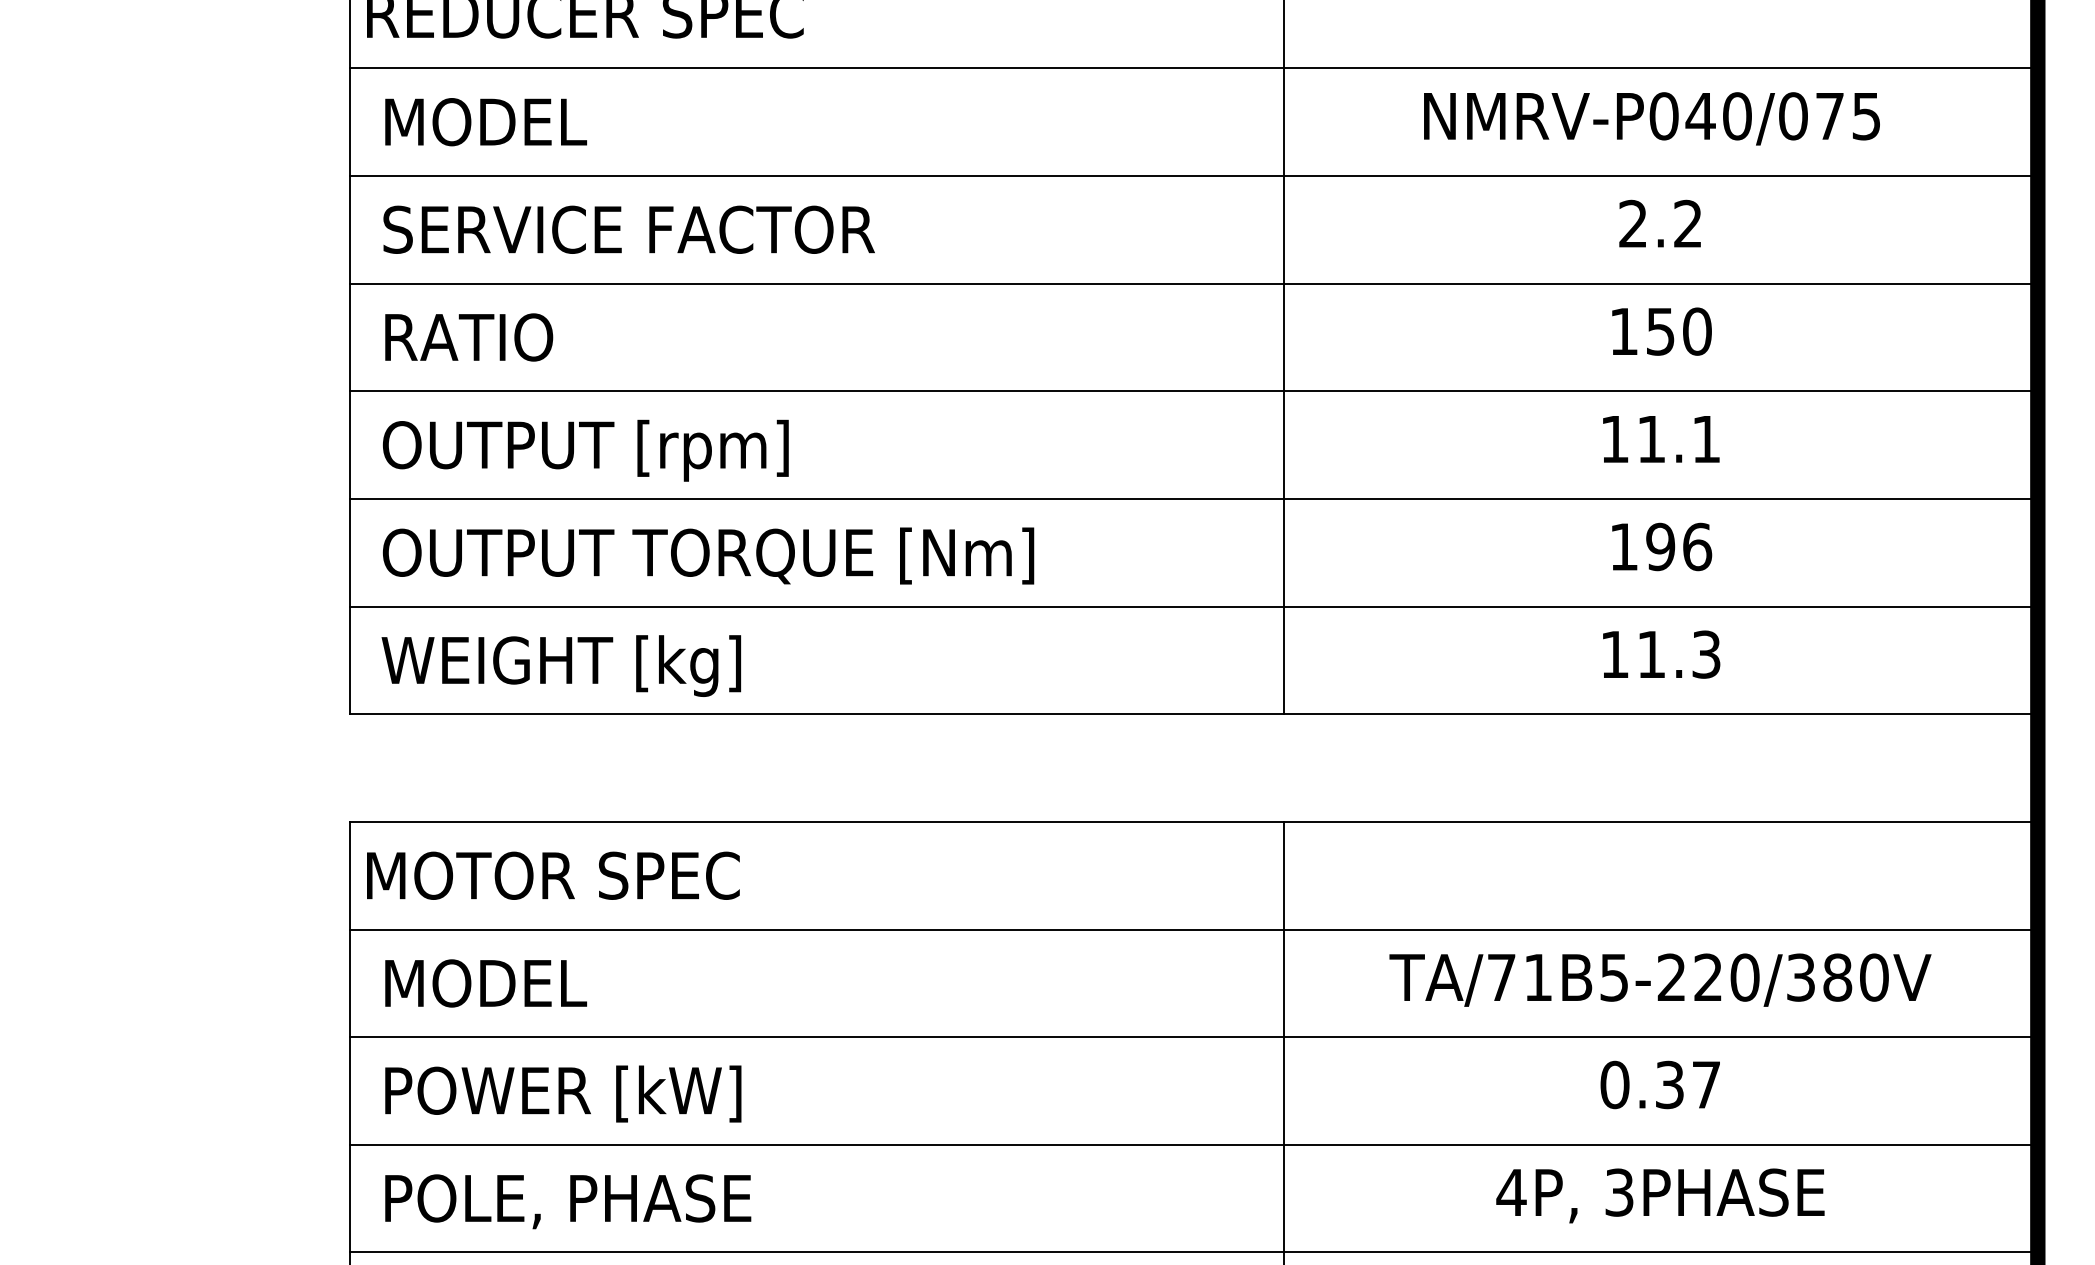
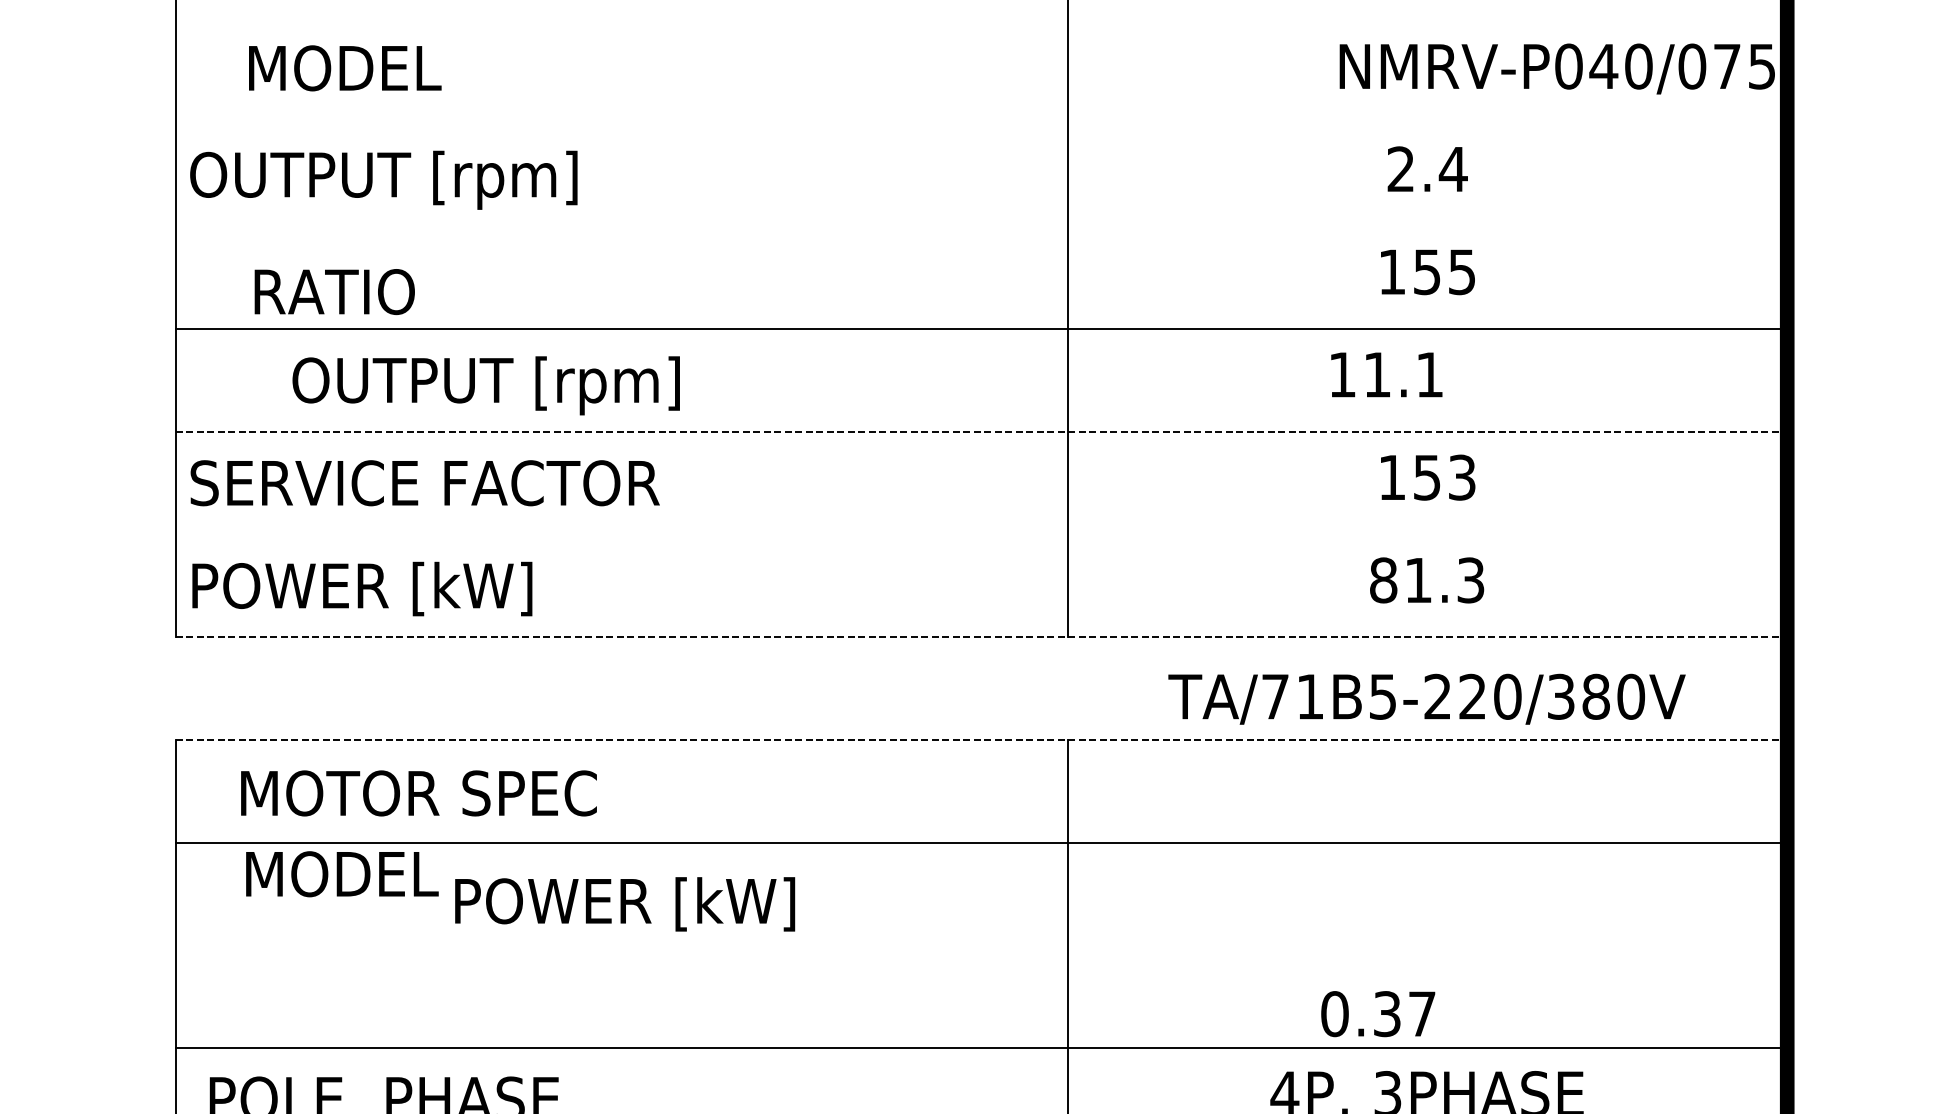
line: (1193, 68) -> (981, 20), removed
text: (1651, 118) -> (1556, 68), moved
text: (485, 122) -> (344, 68), moved
line: (1193, 175) -> (981, 123), removed
text: (1687, 223) -> (1452, 168), 2.2 -> 2.4
text: (619, 235) -> (433, 180), SERVICE FACTOR -> OUTPUT [rpm]
line: (1193, 283) -> (981, 226), removed
text: (1697, 331) -> (1462, 271), 150 -> 155
text: (469, 337) -> (335, 292), moved
text: (1661, 439) -> (1386, 375), moved
text: (585, 450) -> (485, 385), moved
line: (1193, 498) -> (981, 431), solid -> dashed
text: (1679, 546) -> (1445, 477), 196 -> 153
text: (699, 555) -> (509, 485), OUTPUT TORQUE [Nm] -> SERVICE FACTOR
line: (1193, 606) -> (981, 534), removed
text: (1614, 654) -> (1383, 580), 11.3 -> 81.3
text: (554, 665) -> (371, 590), WEIGHT [kg] -> POWER [kW]
line: (1193, 714) -> (981, 637), solid -> dashed
line: (1193, 821) -> (981, 739), solid -> dashed
text: (553, 875) -> (419, 793), moved
text: (1660, 979) -> (1427, 698), moved
text: (485, 983) -> (341, 874), moved
line: (1193, 1036) -> (981, 944), removed
text: (1659, 1084) -> (1377, 1013), moved
text: (563, 1093) -> (625, 903), moved

